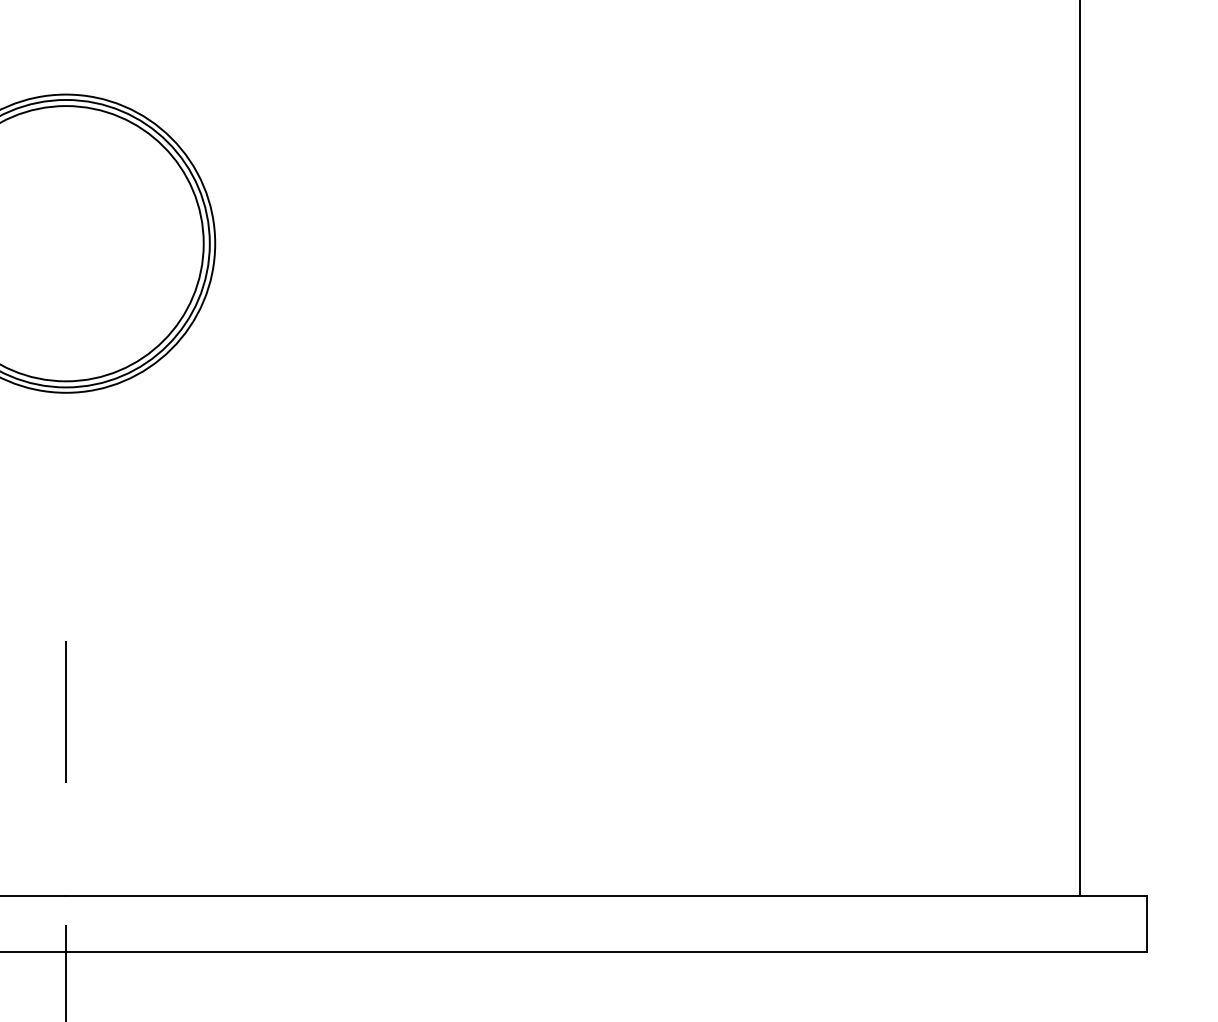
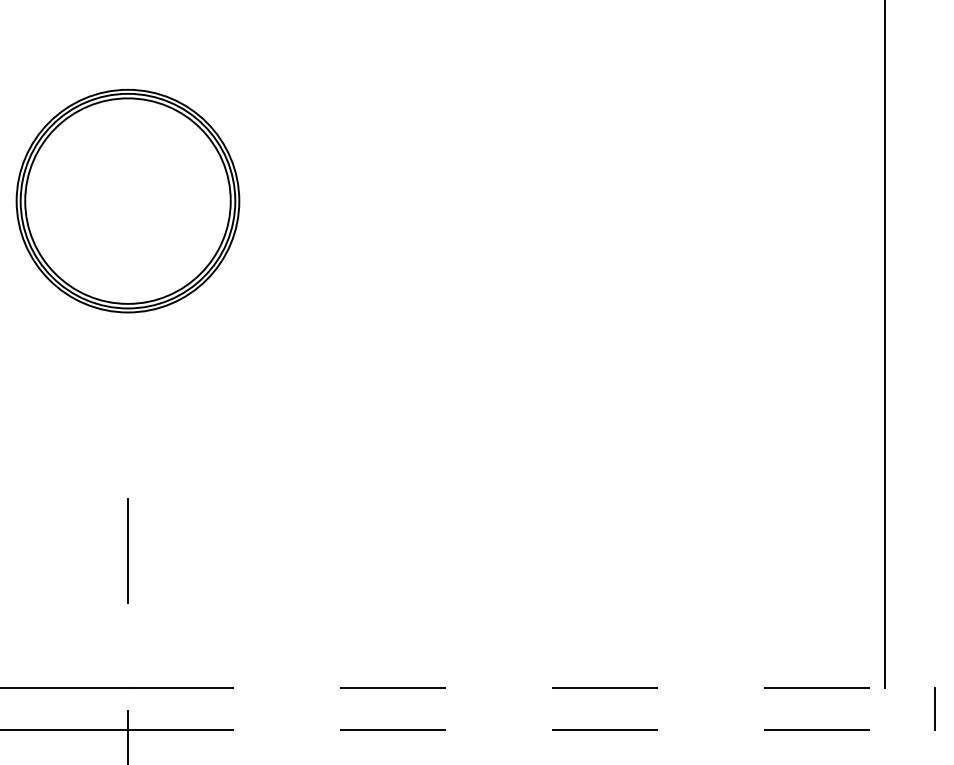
line: (606, 896) -> (531, 688), solid -> dashed
line: (606, 951) -> (531, 729), solid -> dashed

